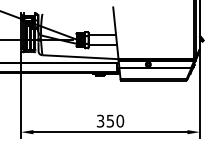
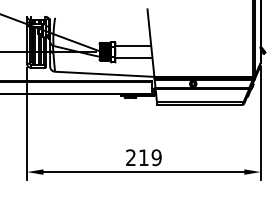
text: (110, 120) -> (143, 157), 350 -> 219

